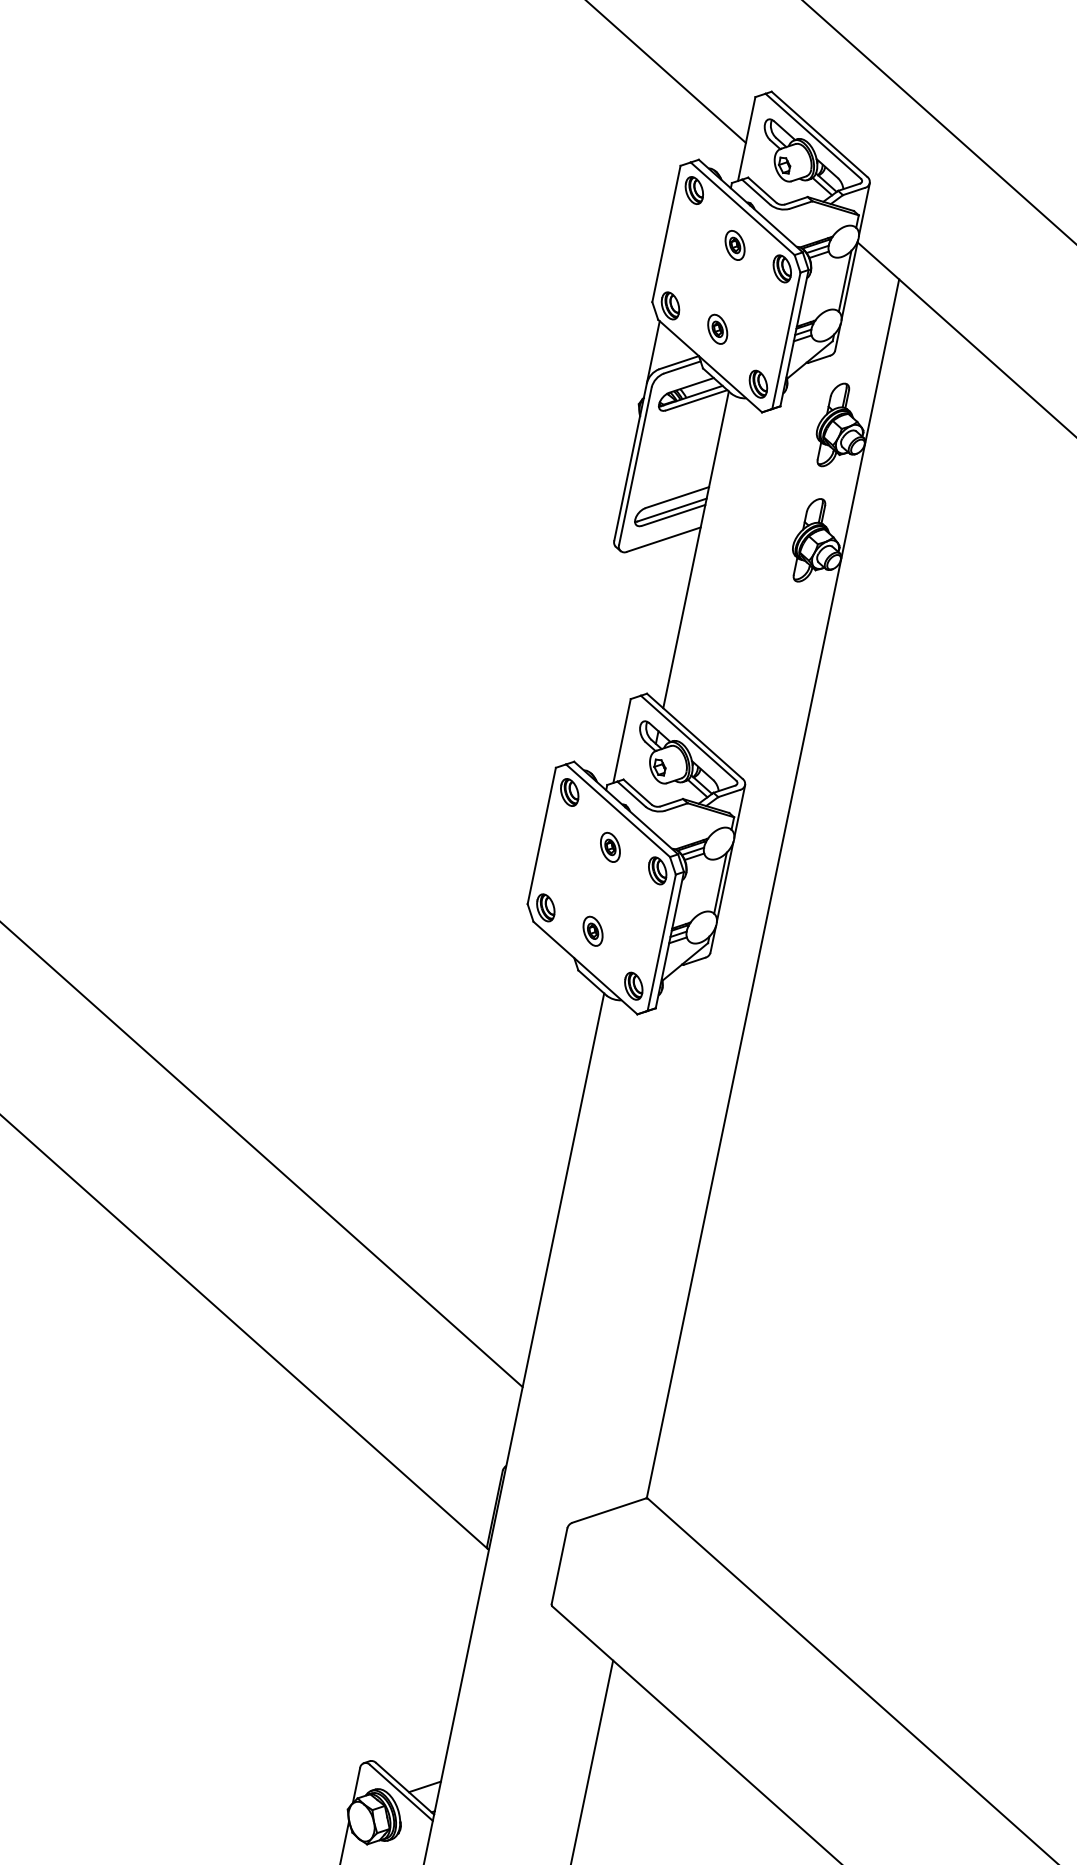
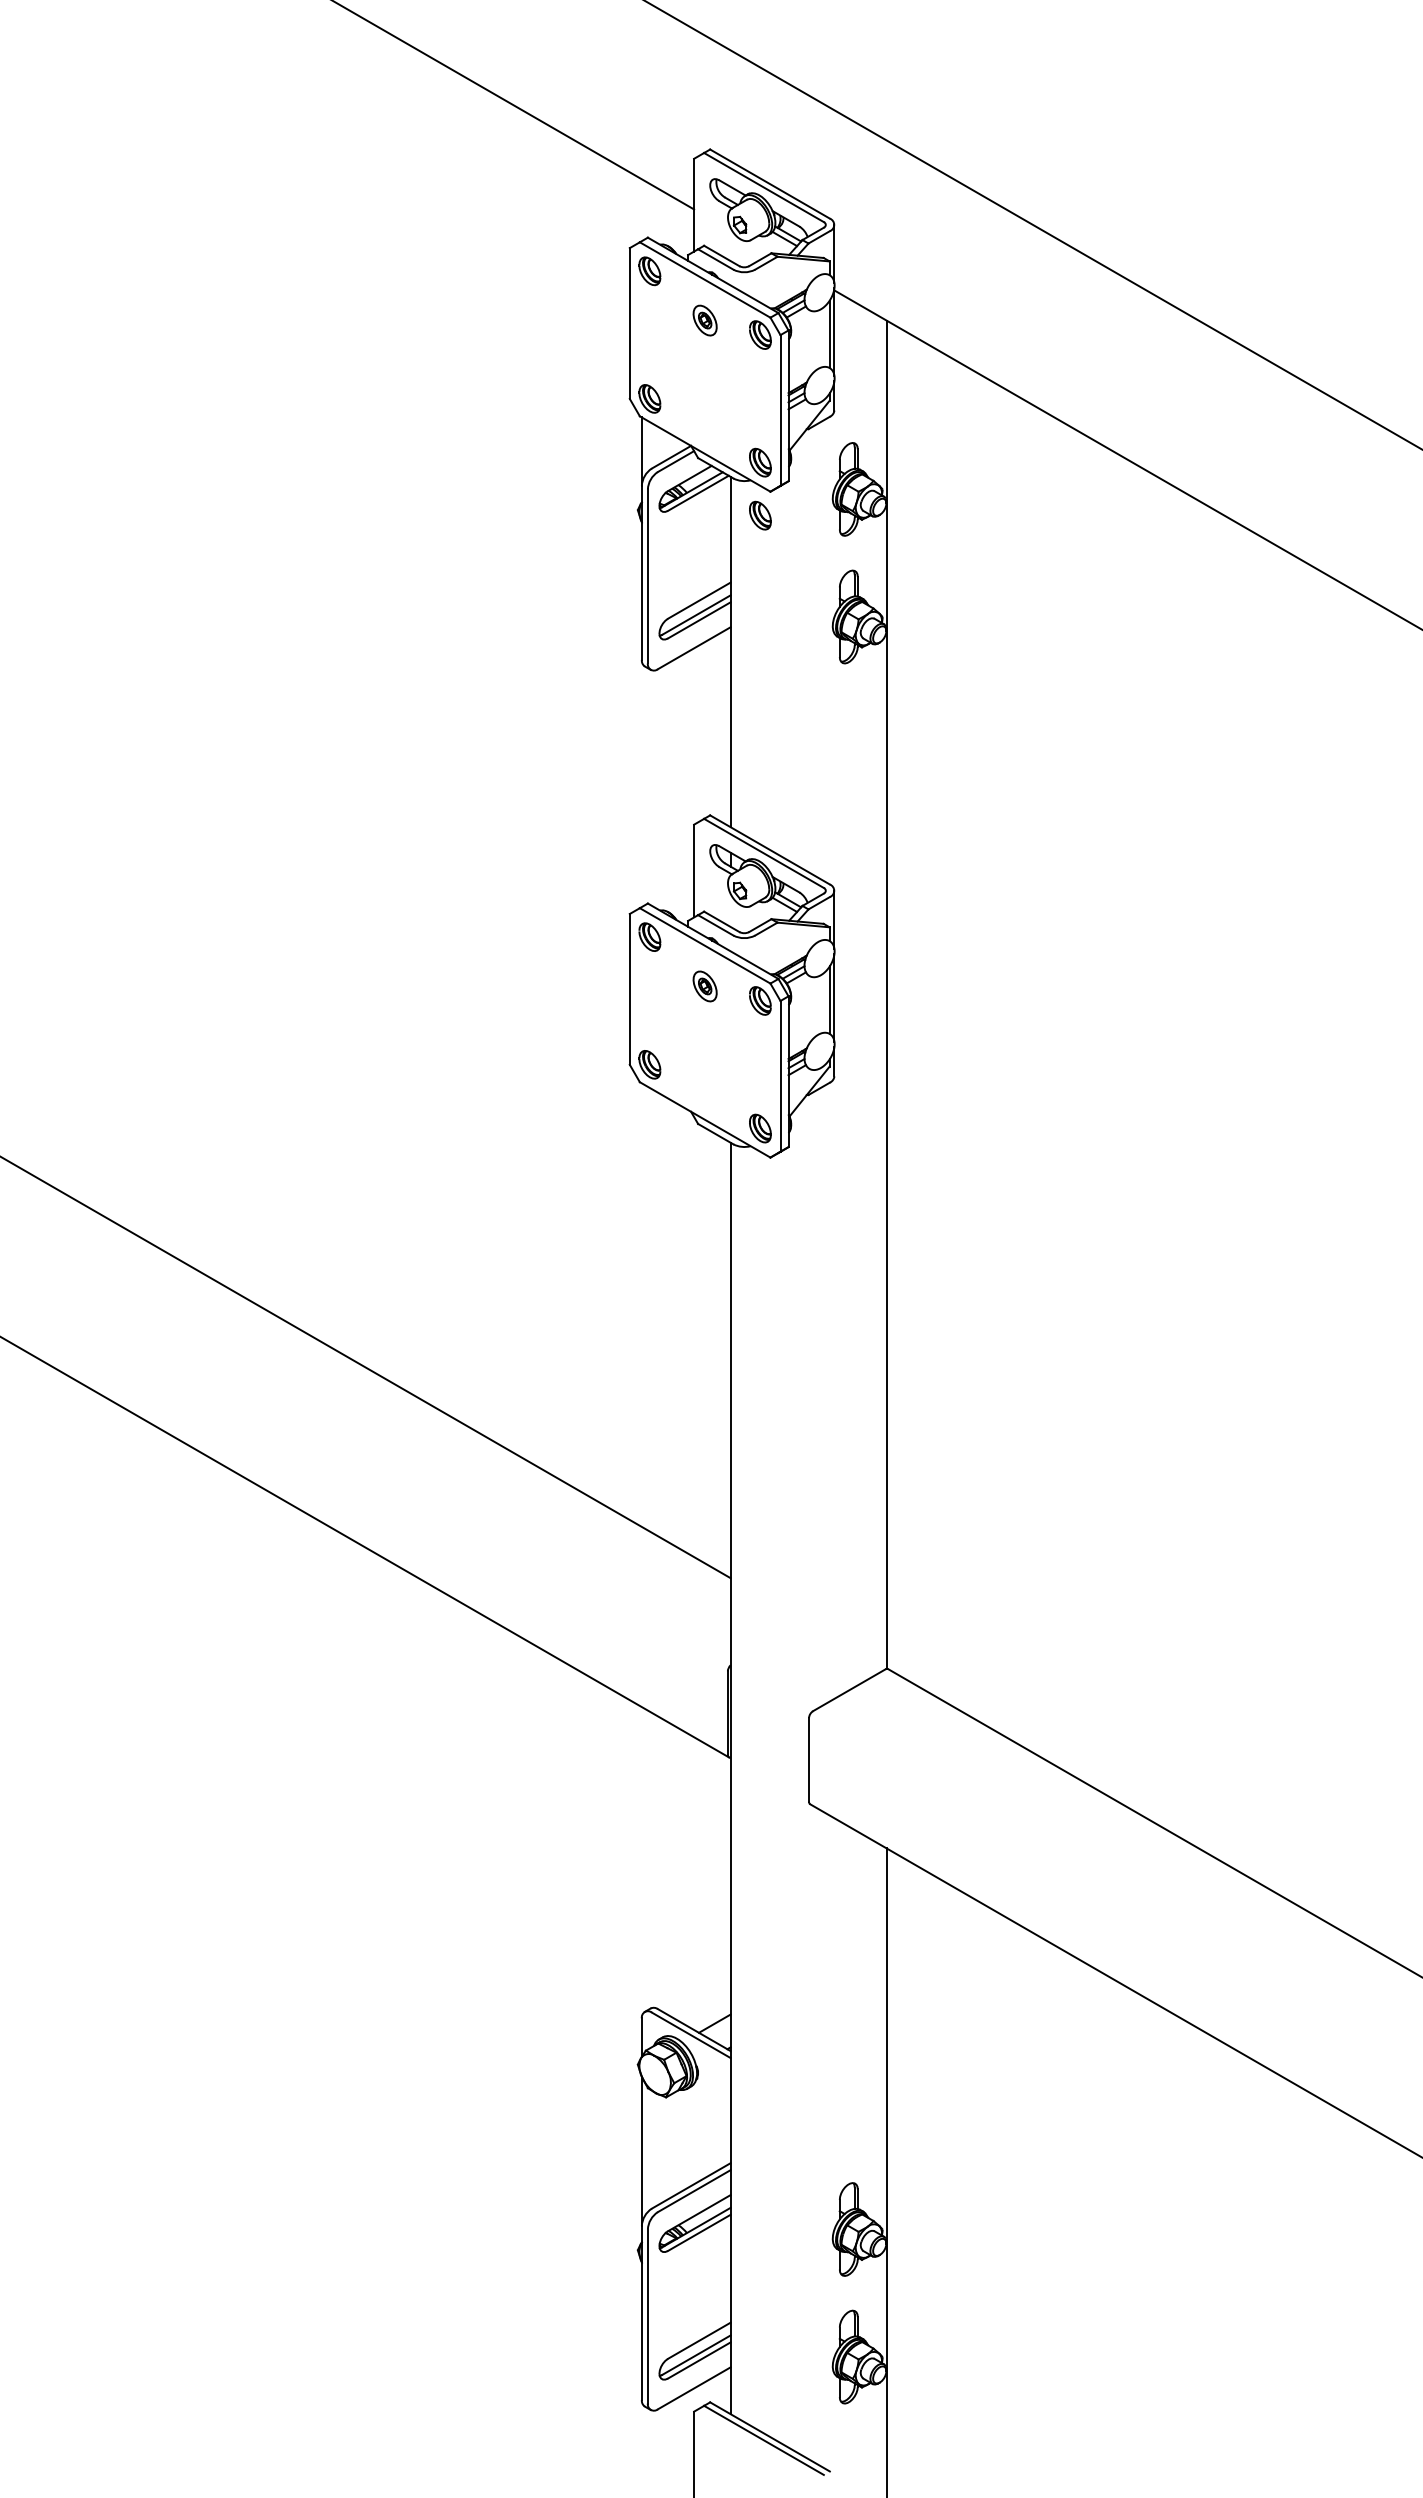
part: (717, 329) -> (704, 413), removed
part: (748, 432) -> (760, 515), added
part: (592, 931) -> (704, 1079), removed

